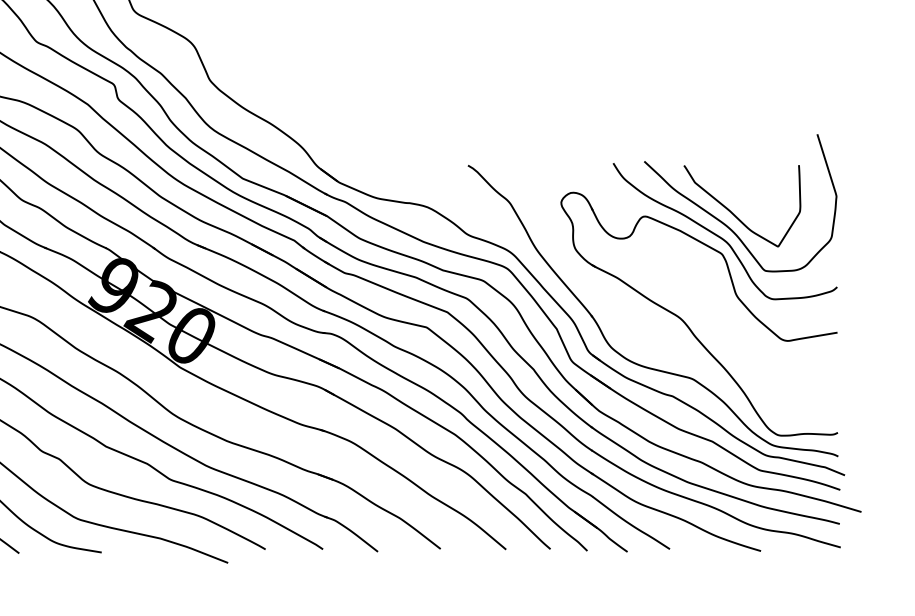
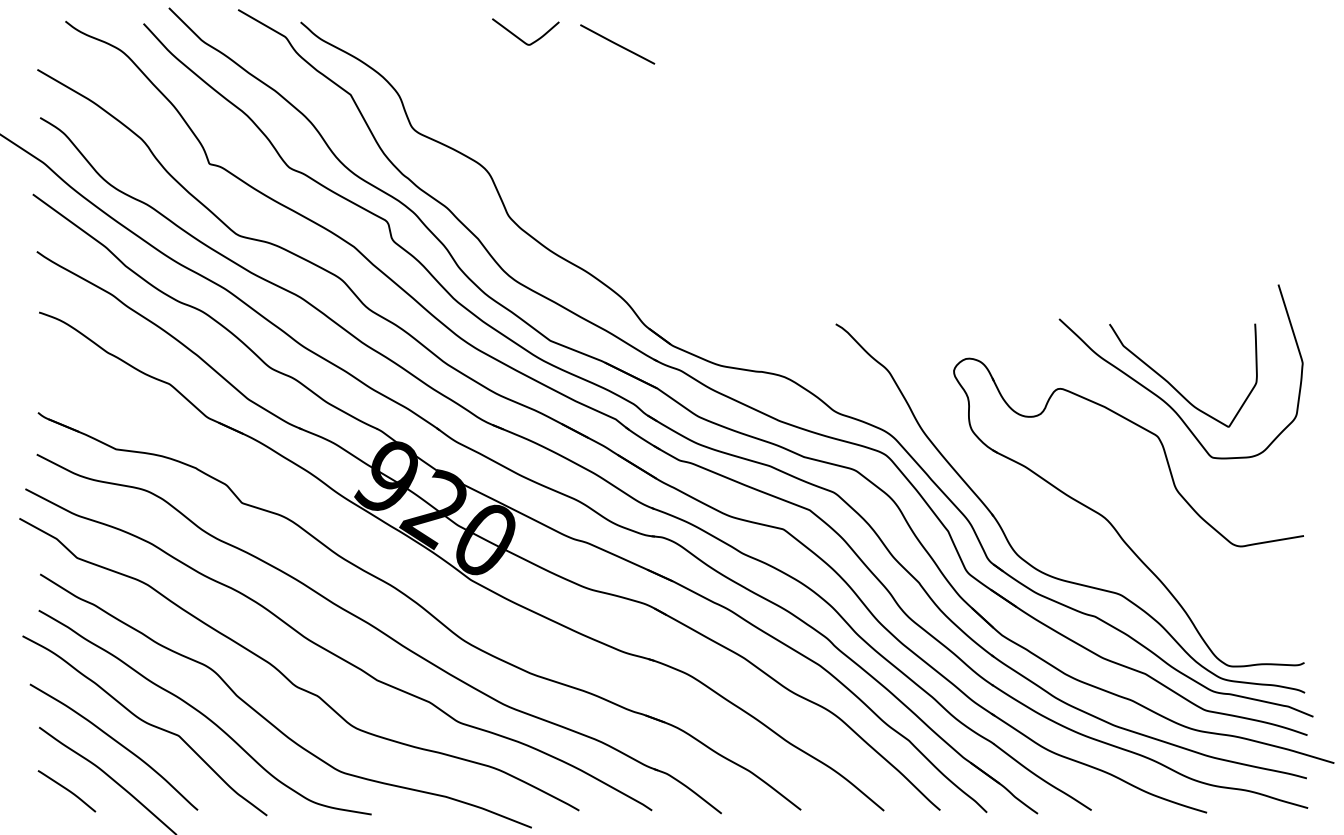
curve: (721, 237) -> (1157, 415), removed

